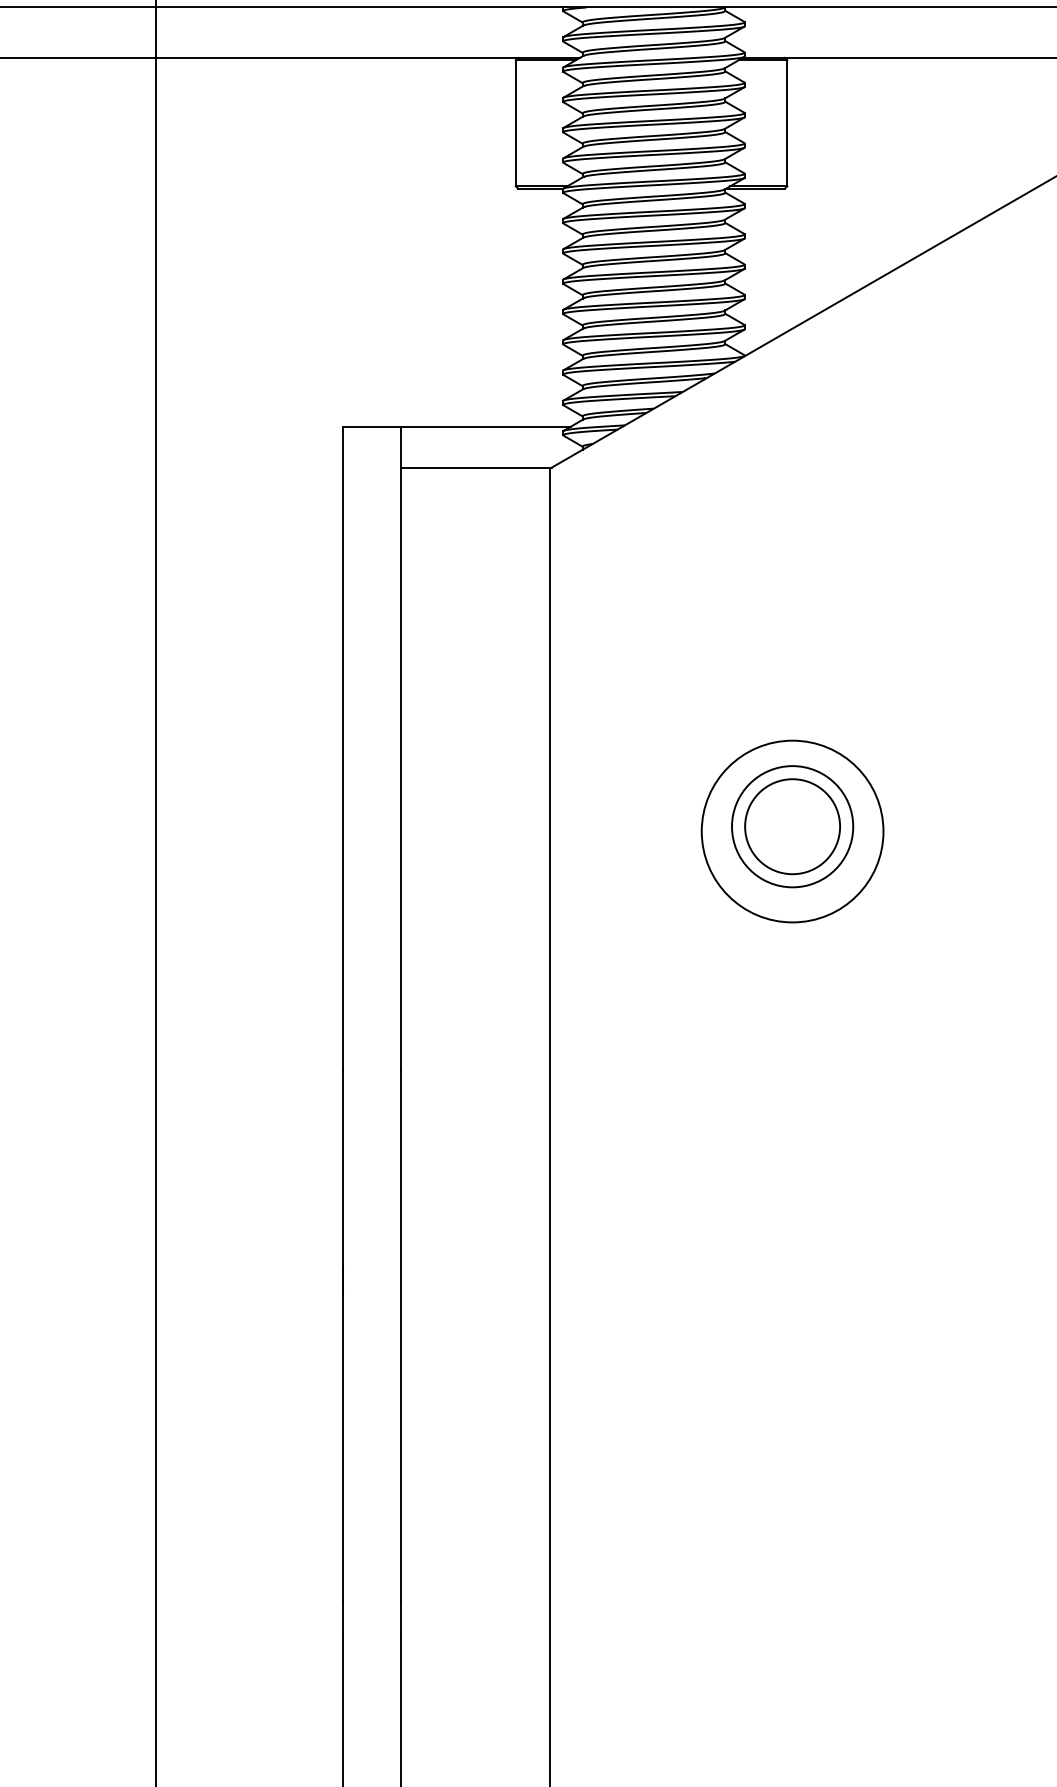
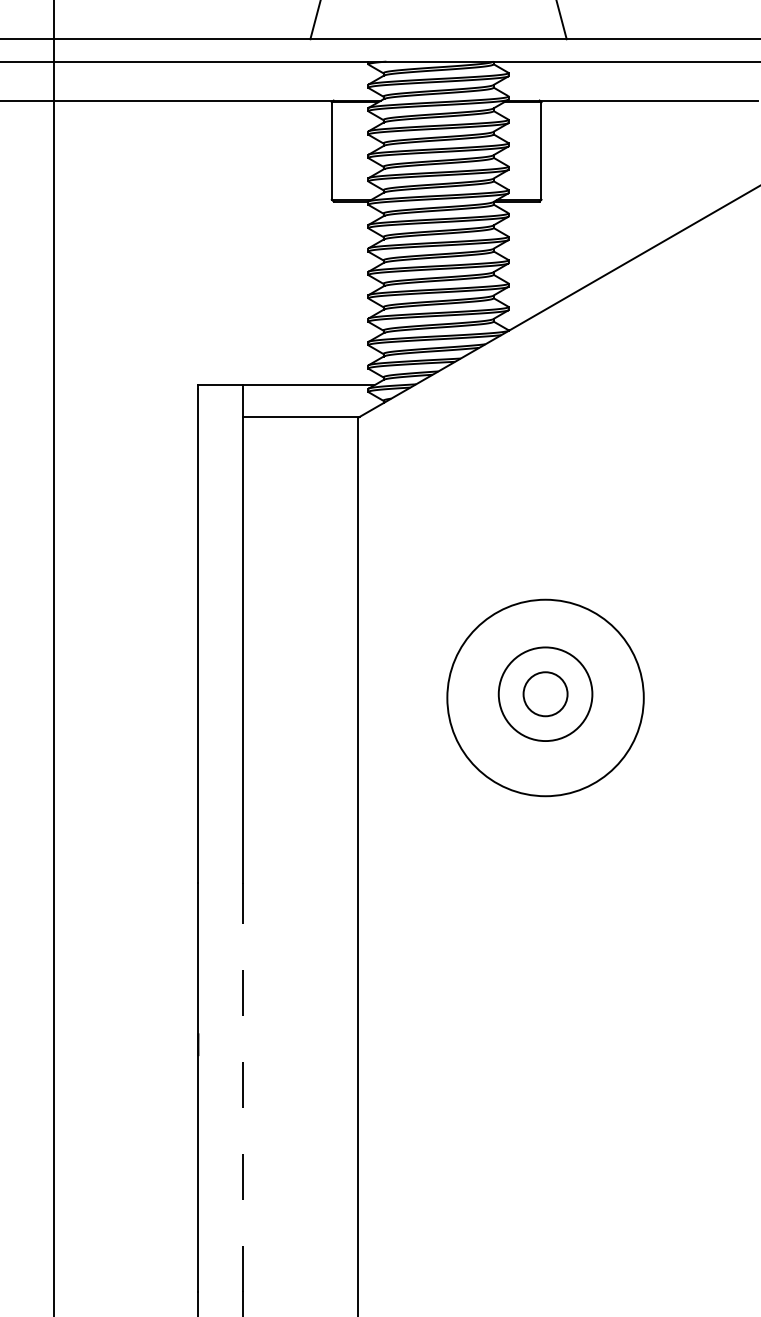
circle: (792, 826) -> (545, 694), size x0.6
circle: (792, 831) -> (545, 697), size x1.4
line: (401, 1335) -> (243, 1087), solid -> dashed

